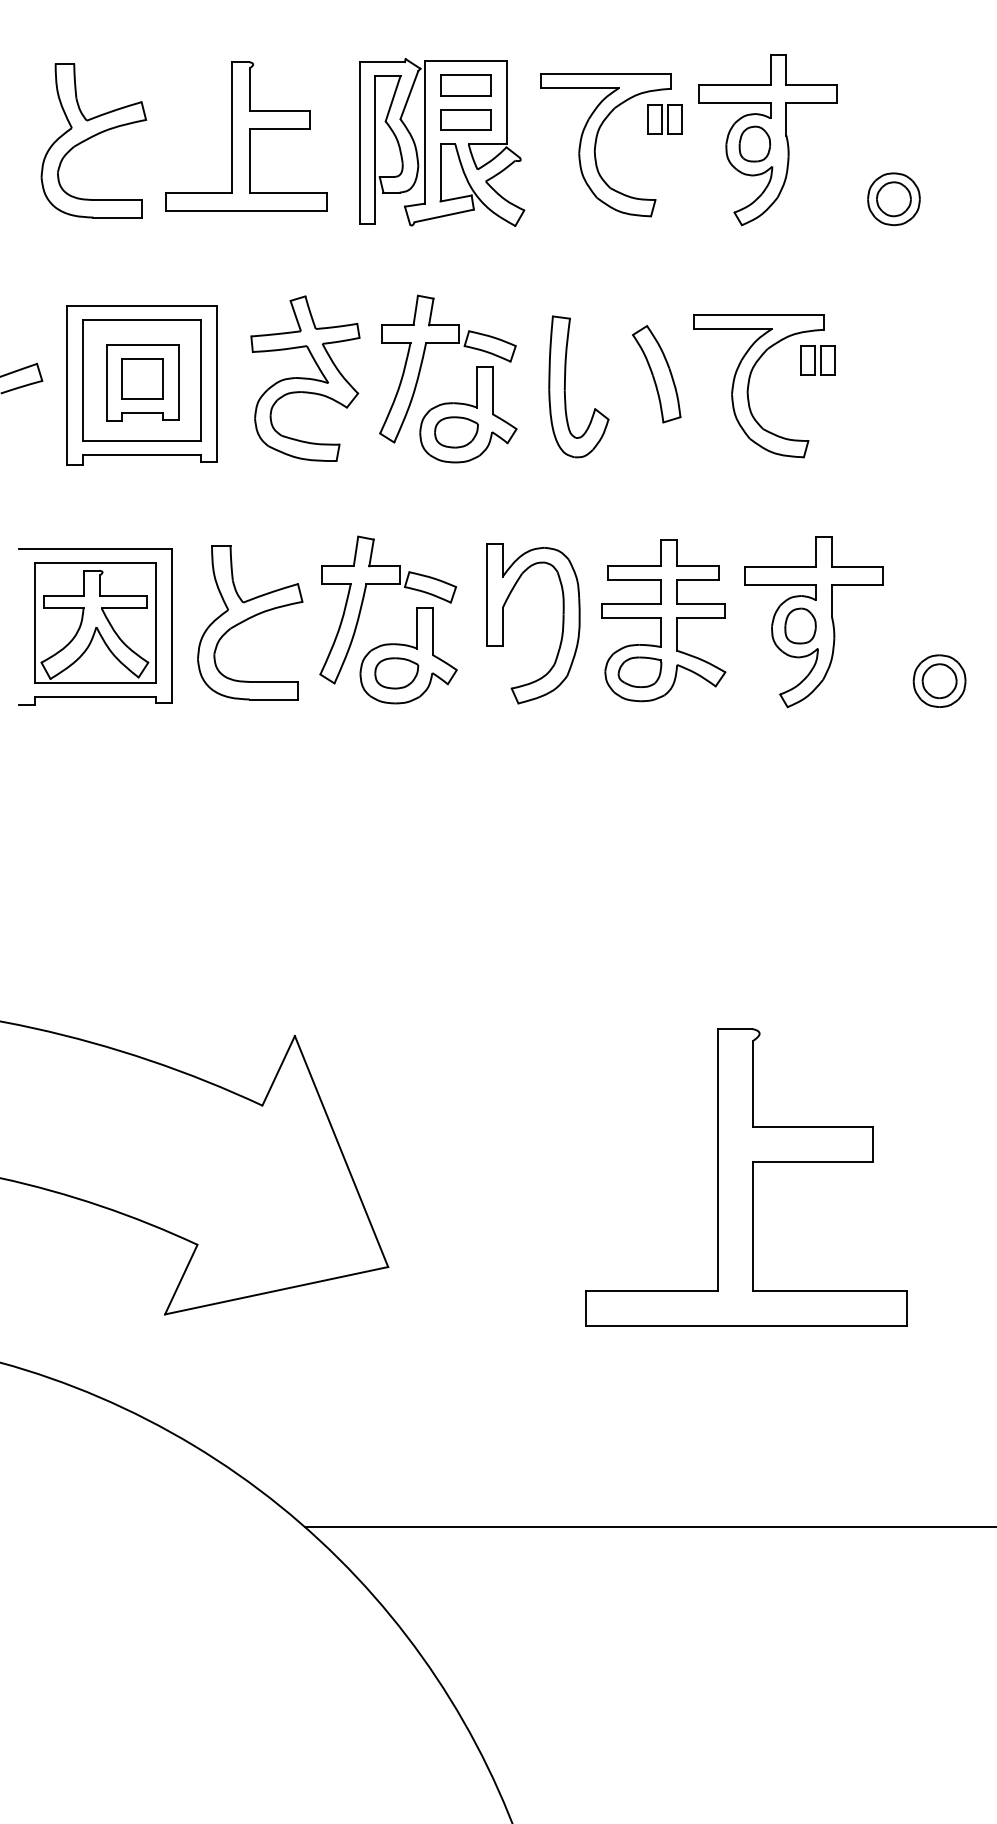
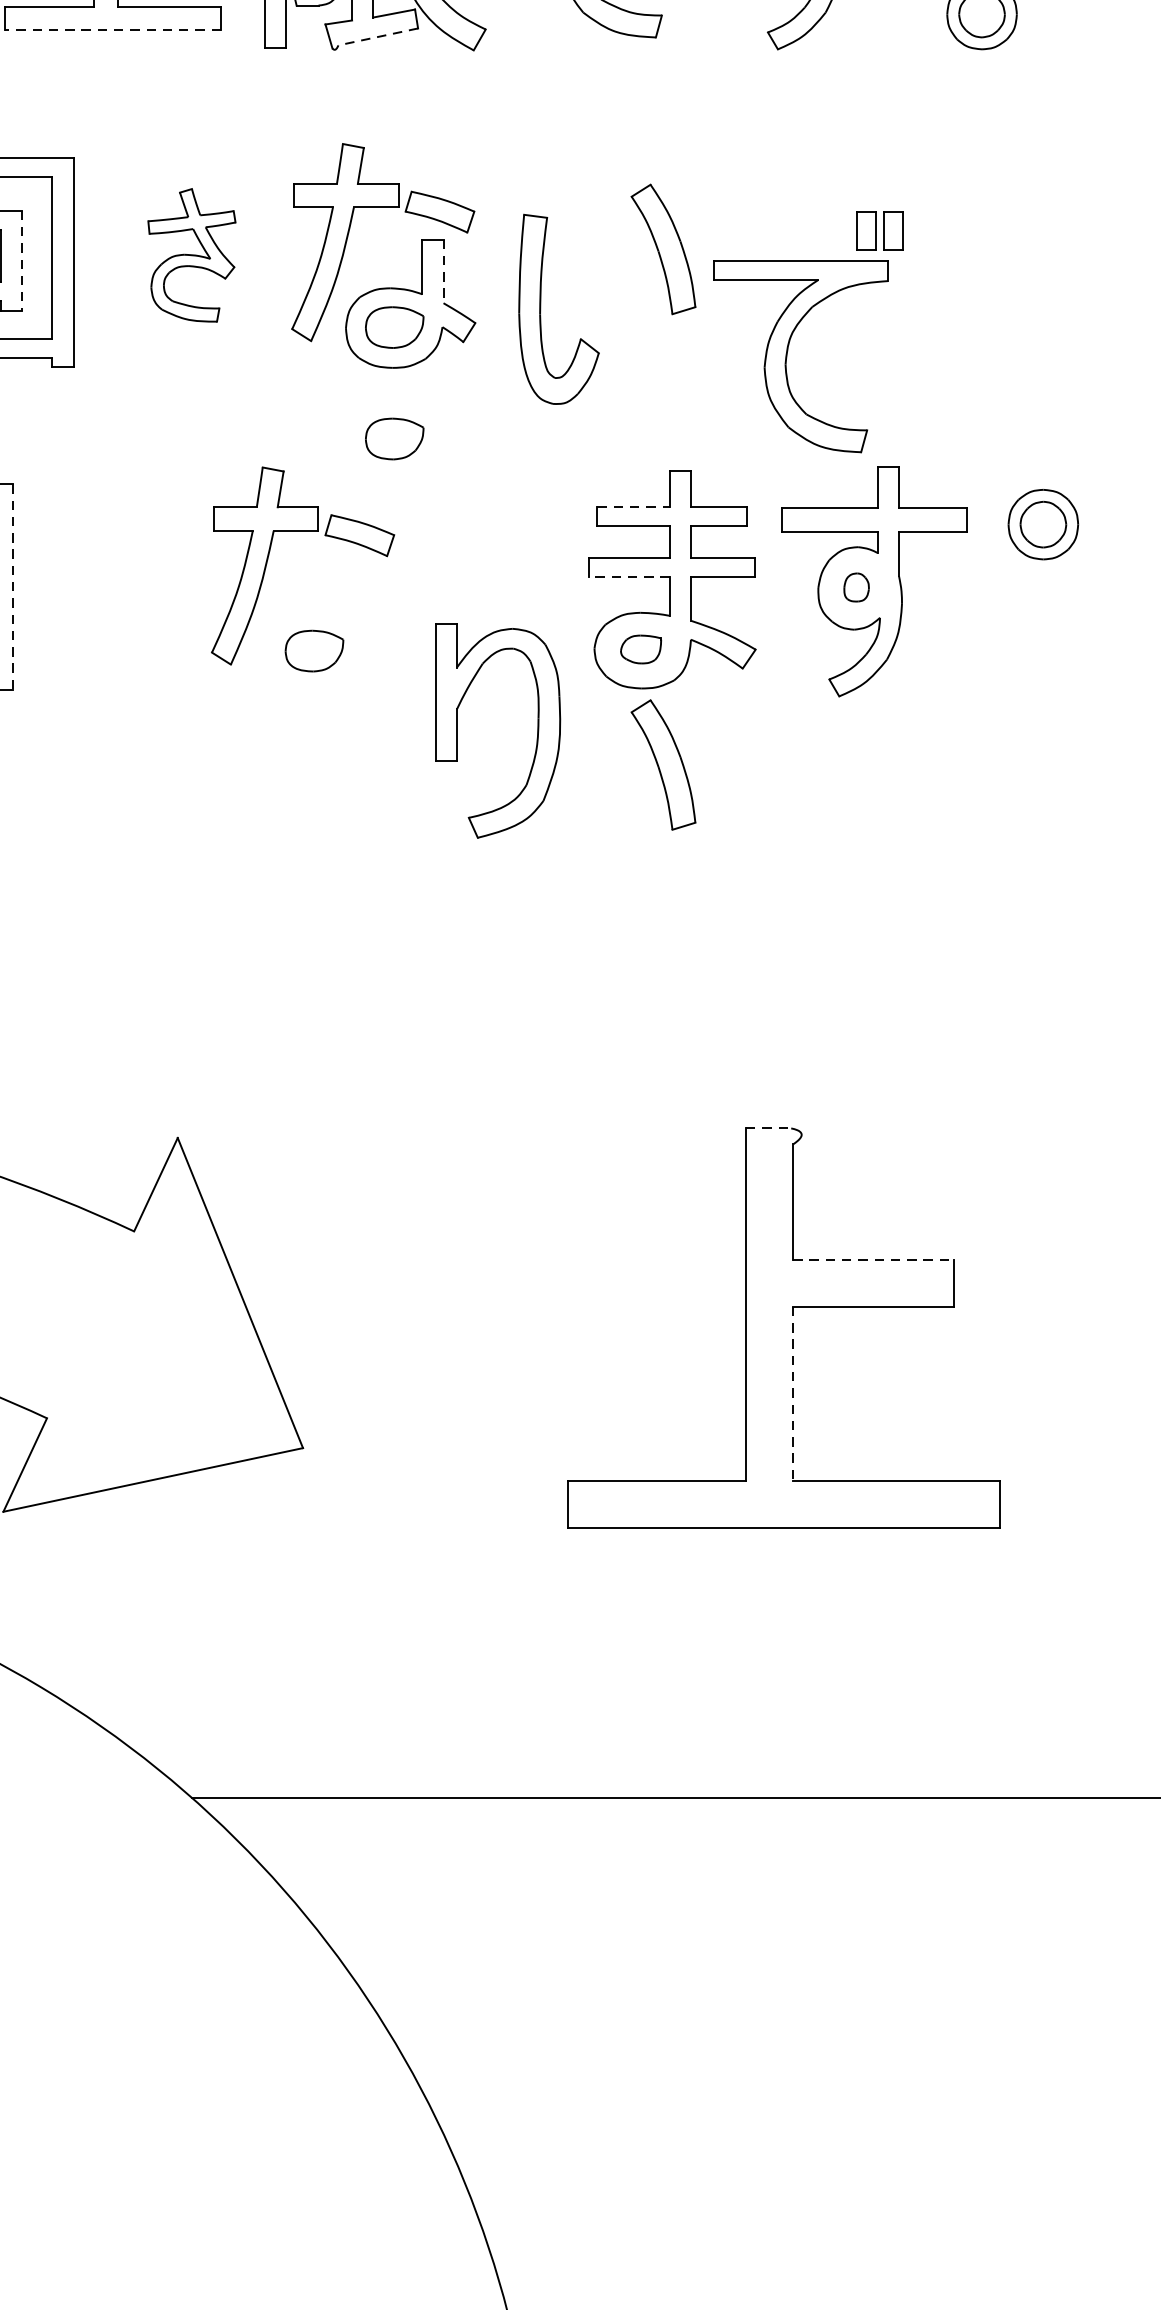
line: (246, 210) -> (112, 29), solid -> dashed
line: (443, 216) -> (377, 37), solid -> dashed
part: (305, 378) -> (191, 255), size x0.6
line: (178, 383) -> (21, 261), solid -> dashed
part: (565, 386) -> (541, 308), moved
part: (749, 386) -> (788, 357), moved
line: (492, 390) -> (443, 271), solid -> dashed
part: (456, 515) -> (394, 439), added
line: (634, 566) -> (633, 507), solid -> dashed
line: (631, 618) -> (629, 577), solid -> dashed
part: (250, 622) -> (118, 582), removed
part: (562, 623) -> (537, 730), moved
line: (172, 625) -> (13, 586), solid -> dashed
part: (800, 625) -> (856, 586), size x0.6
part: (408, 655) -> (330, 627), removed
part: (639, 671) -> (640, 648), size x0.7
part: (939, 680) -> (1043, 523), moved
part: (656, 758) -> (663, 765), added
line: (735, 1028) -> (769, 1127), solid -> dashed
line: (813, 1126) -> (874, 1259), solid -> dashed
line: (753, 1226) -> (793, 1393), solid -> dashed

